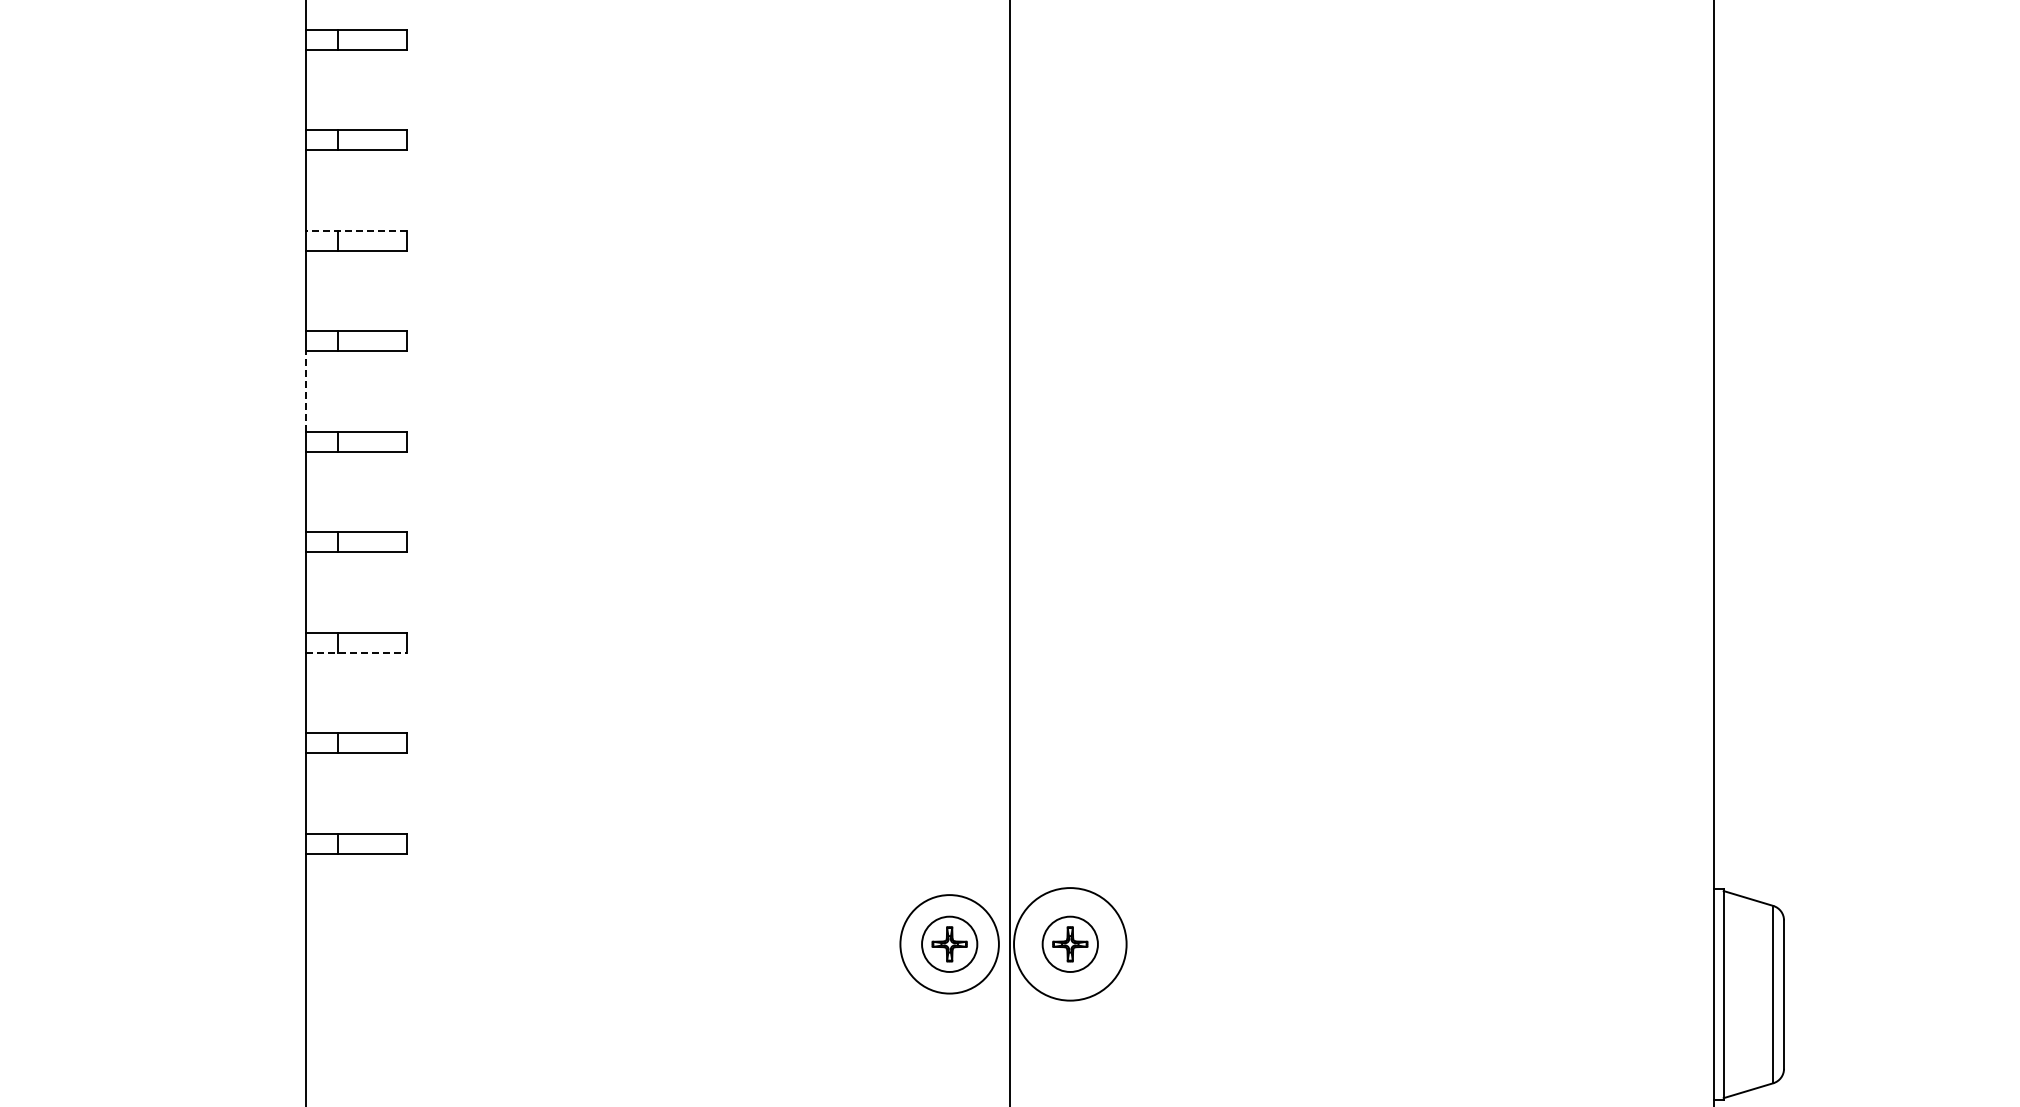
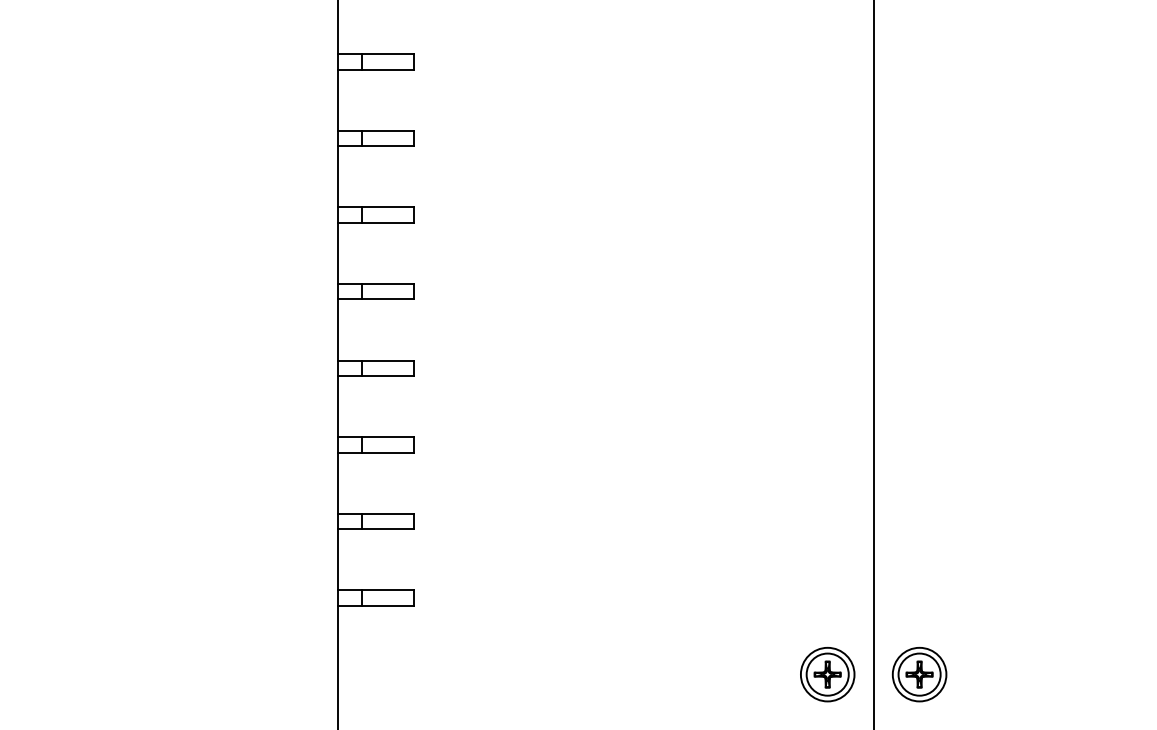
line: (356, 230) -> (375, 130), dashed -> solid
line: (306, 390) -> (337, 252), dashed -> solid
line: (357, 652) -> (376, 452), dashed -> solid
circle: (949, 944) -> (827, 674), size x0.71
circle: (1070, 944) -> (919, 674), size x0.62

